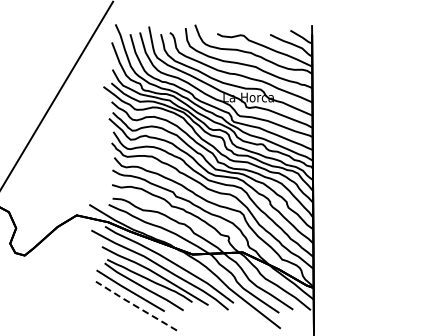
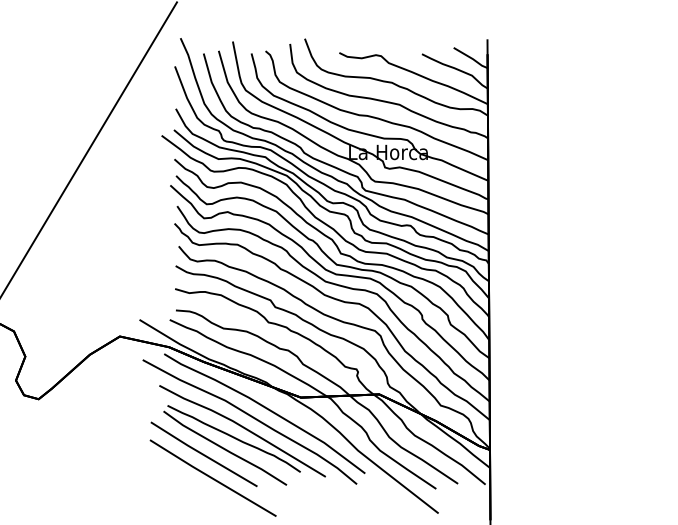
line: (135, 305) -> (211, 477), dashed -> solid

